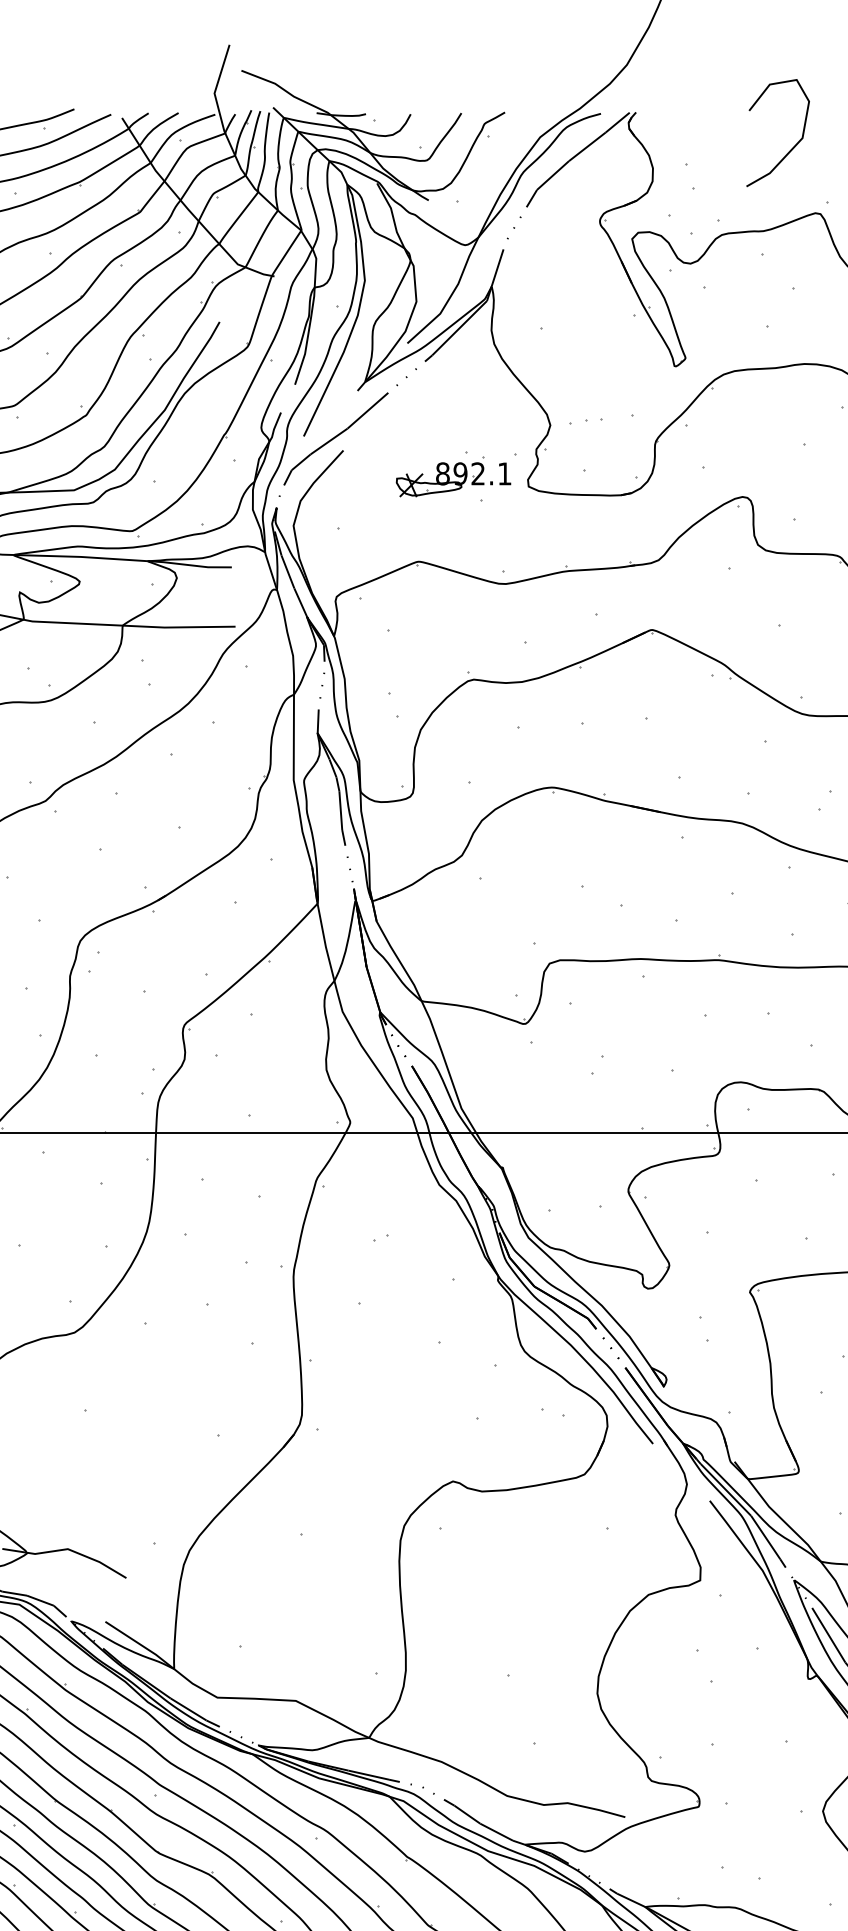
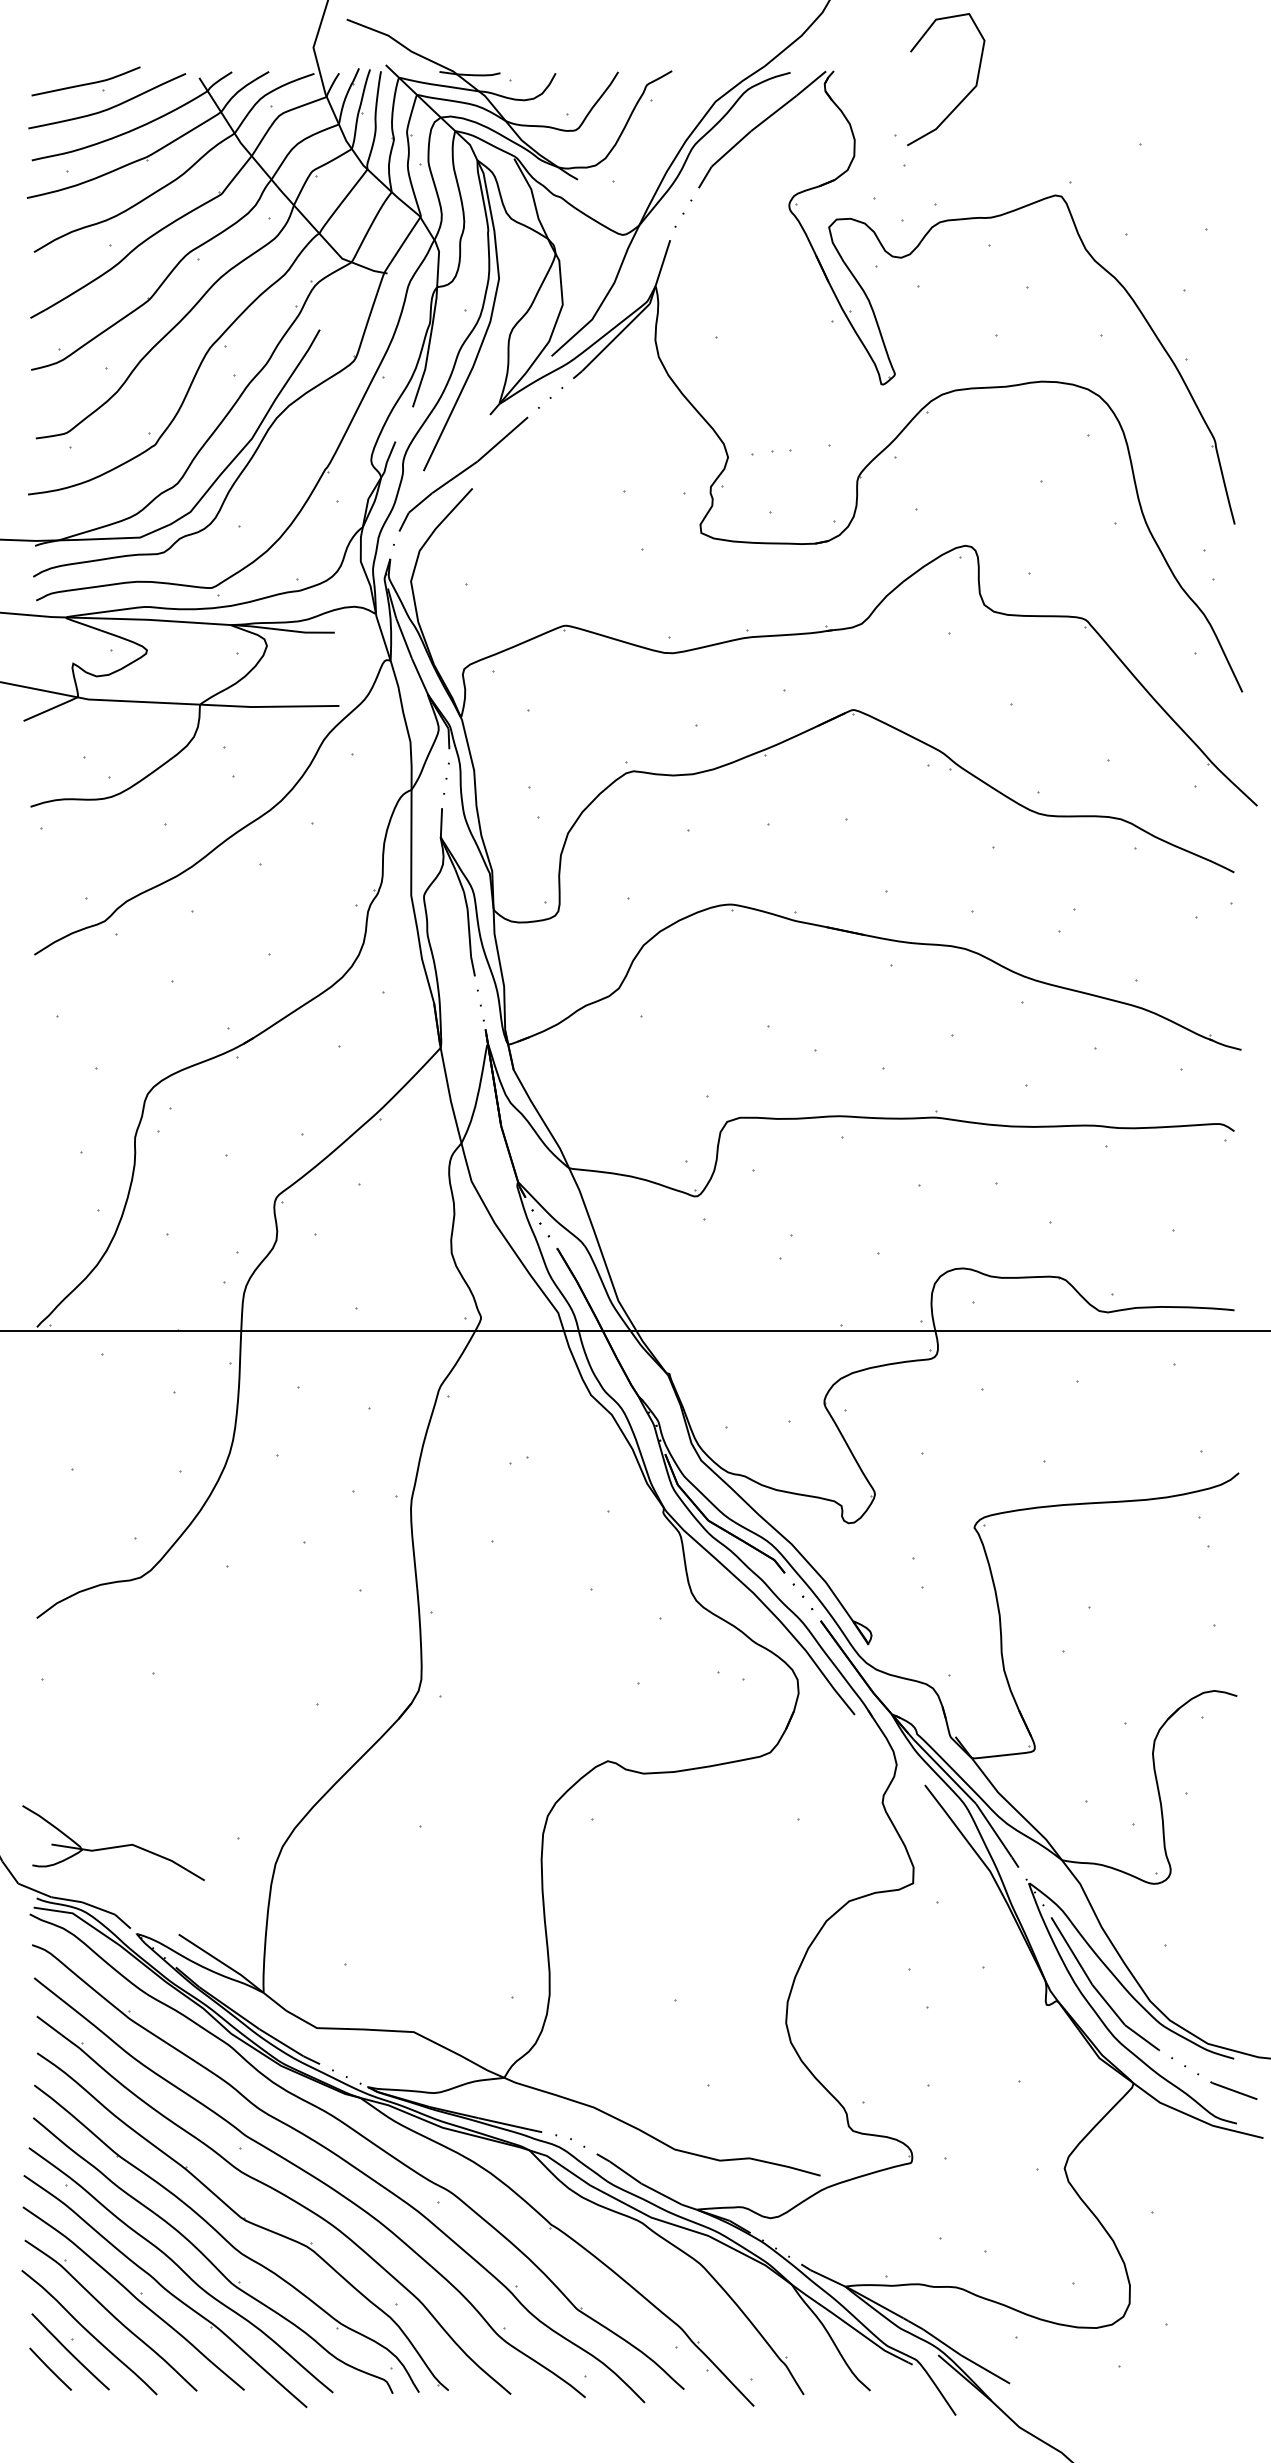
curve: (795, 144) -> (967, 93), moved
part: (453, 476) -> (608, 520), removed

